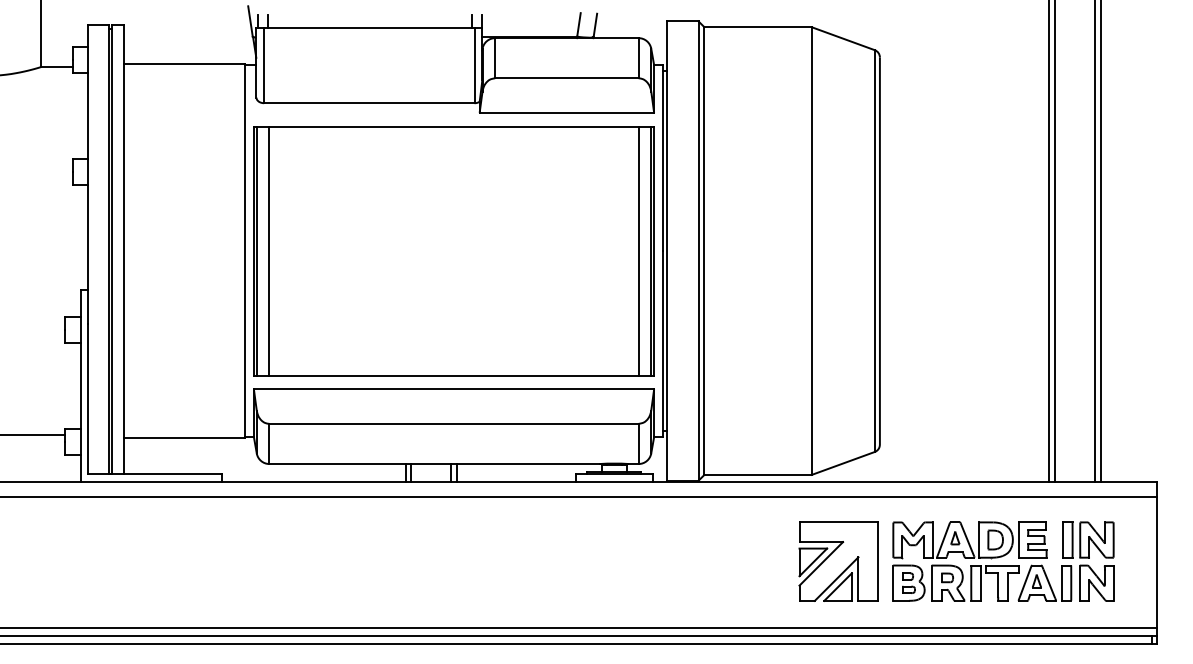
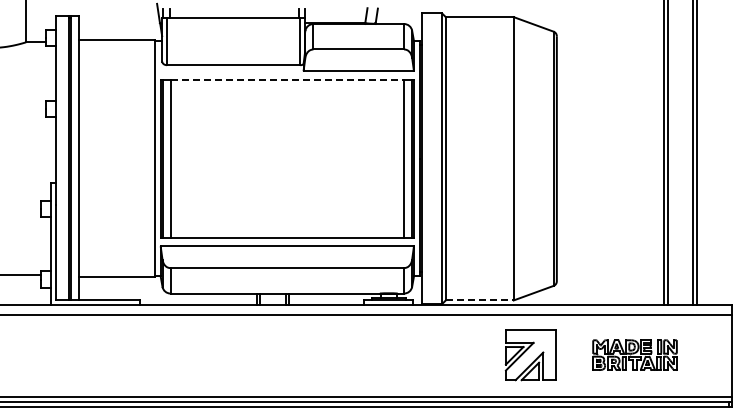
line: (454, 127) -> (287, 80), solid -> dashed
line: (757, 475) -> (479, 300), solid -> dashed
part: (1002, 560) -> (634, 354), size x0.6

